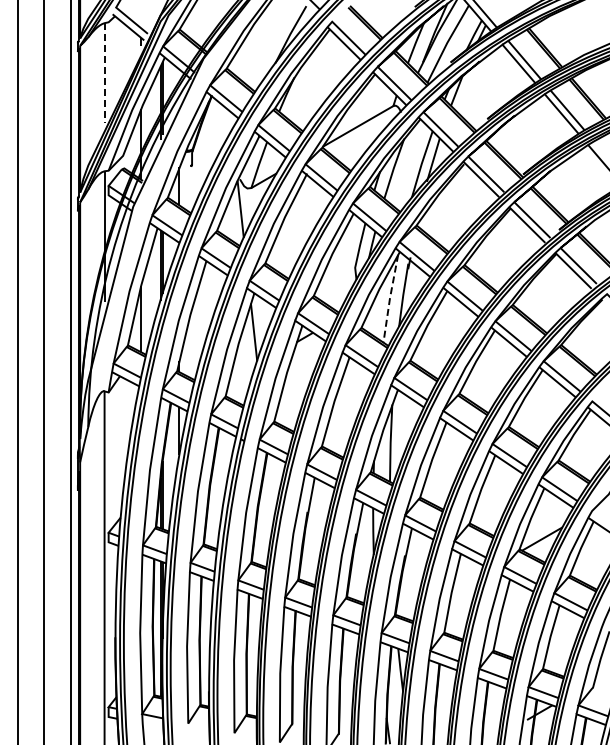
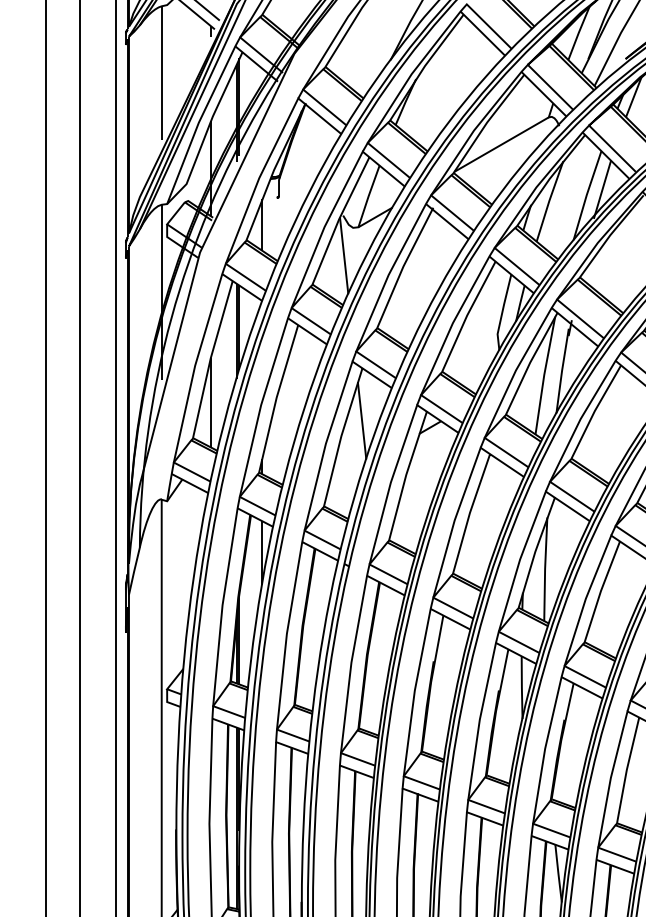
line: (104, 73) -> (161, 73), dashed -> solid
line: (390, 298) -> (544, 375), dashed -> solid

